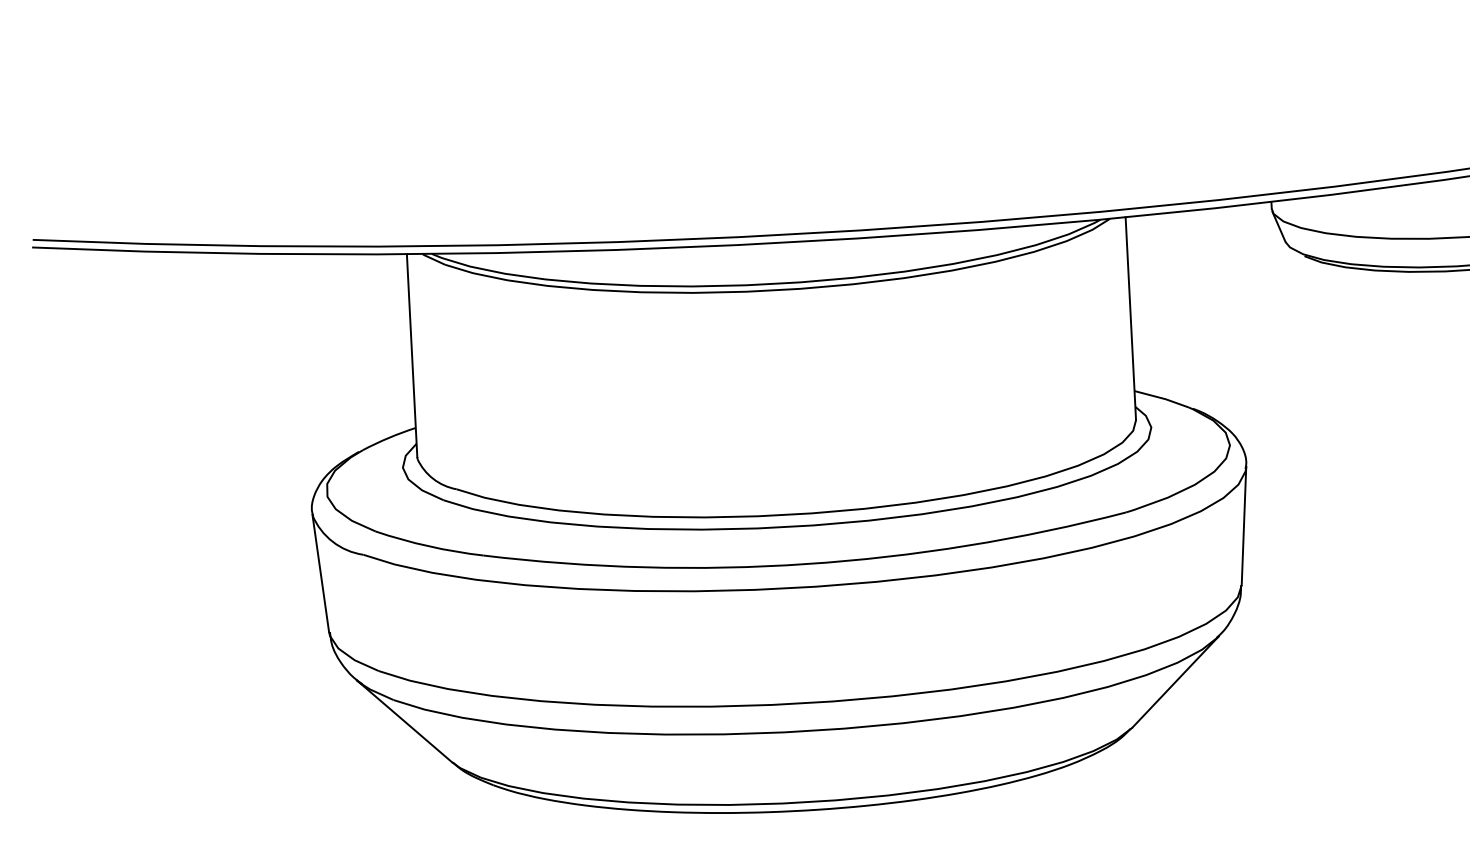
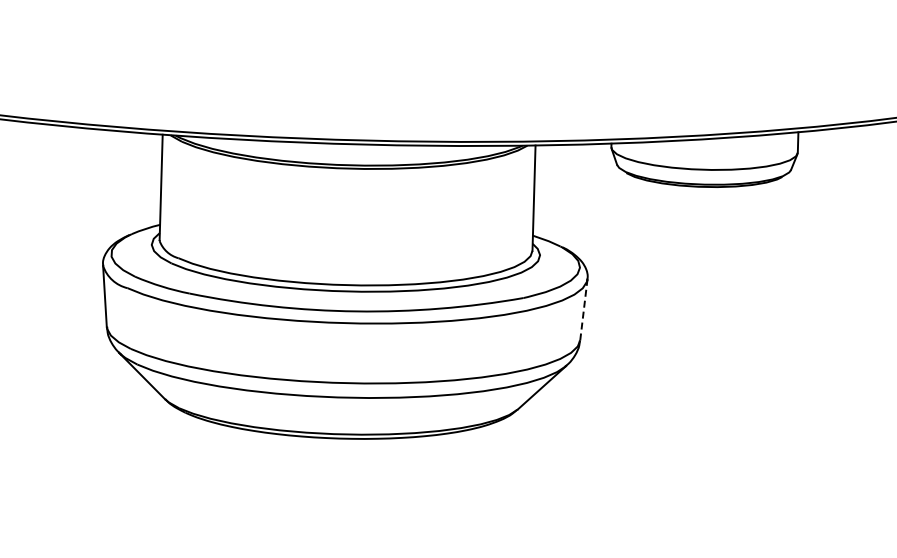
line: (1243, 525) -> (583, 309), solid -> dashed

